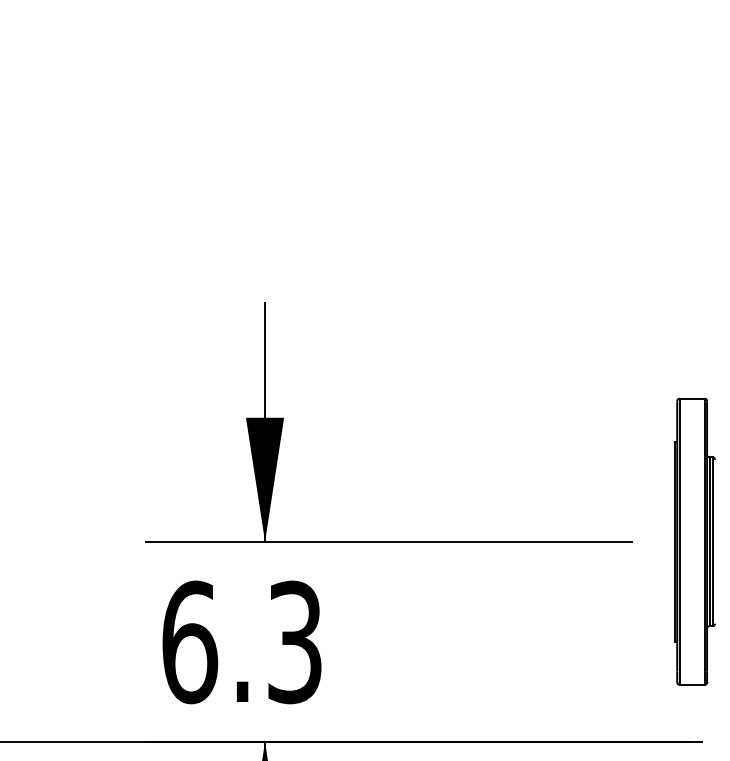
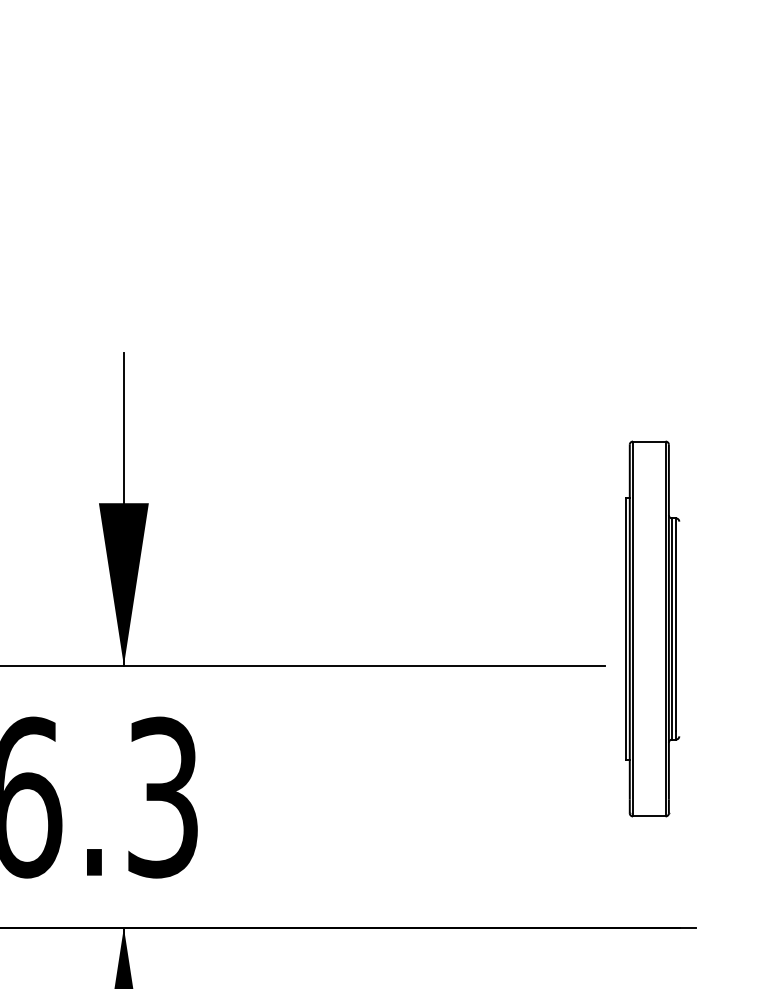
part: (694, 541) -> (652, 628), moved

